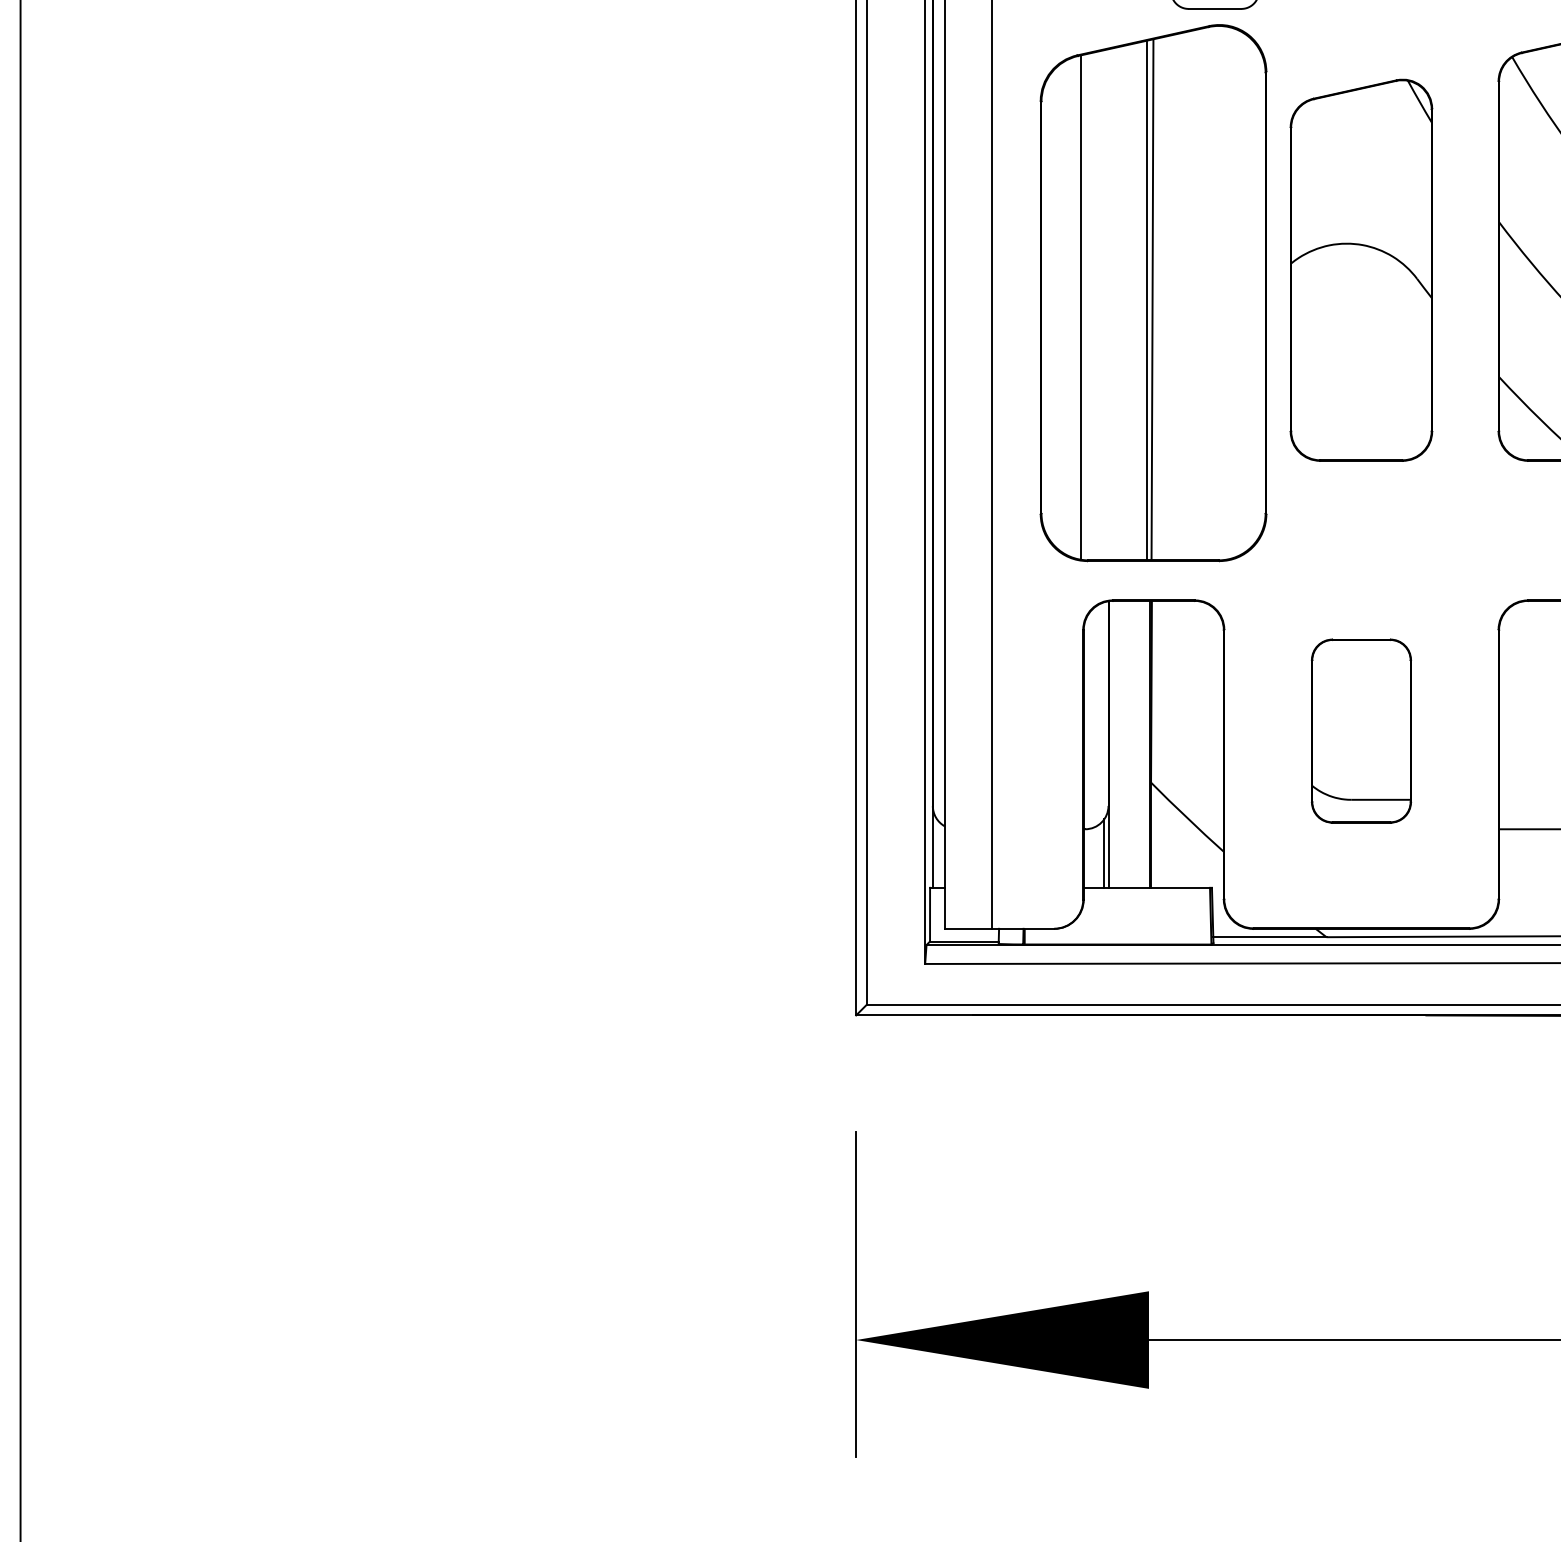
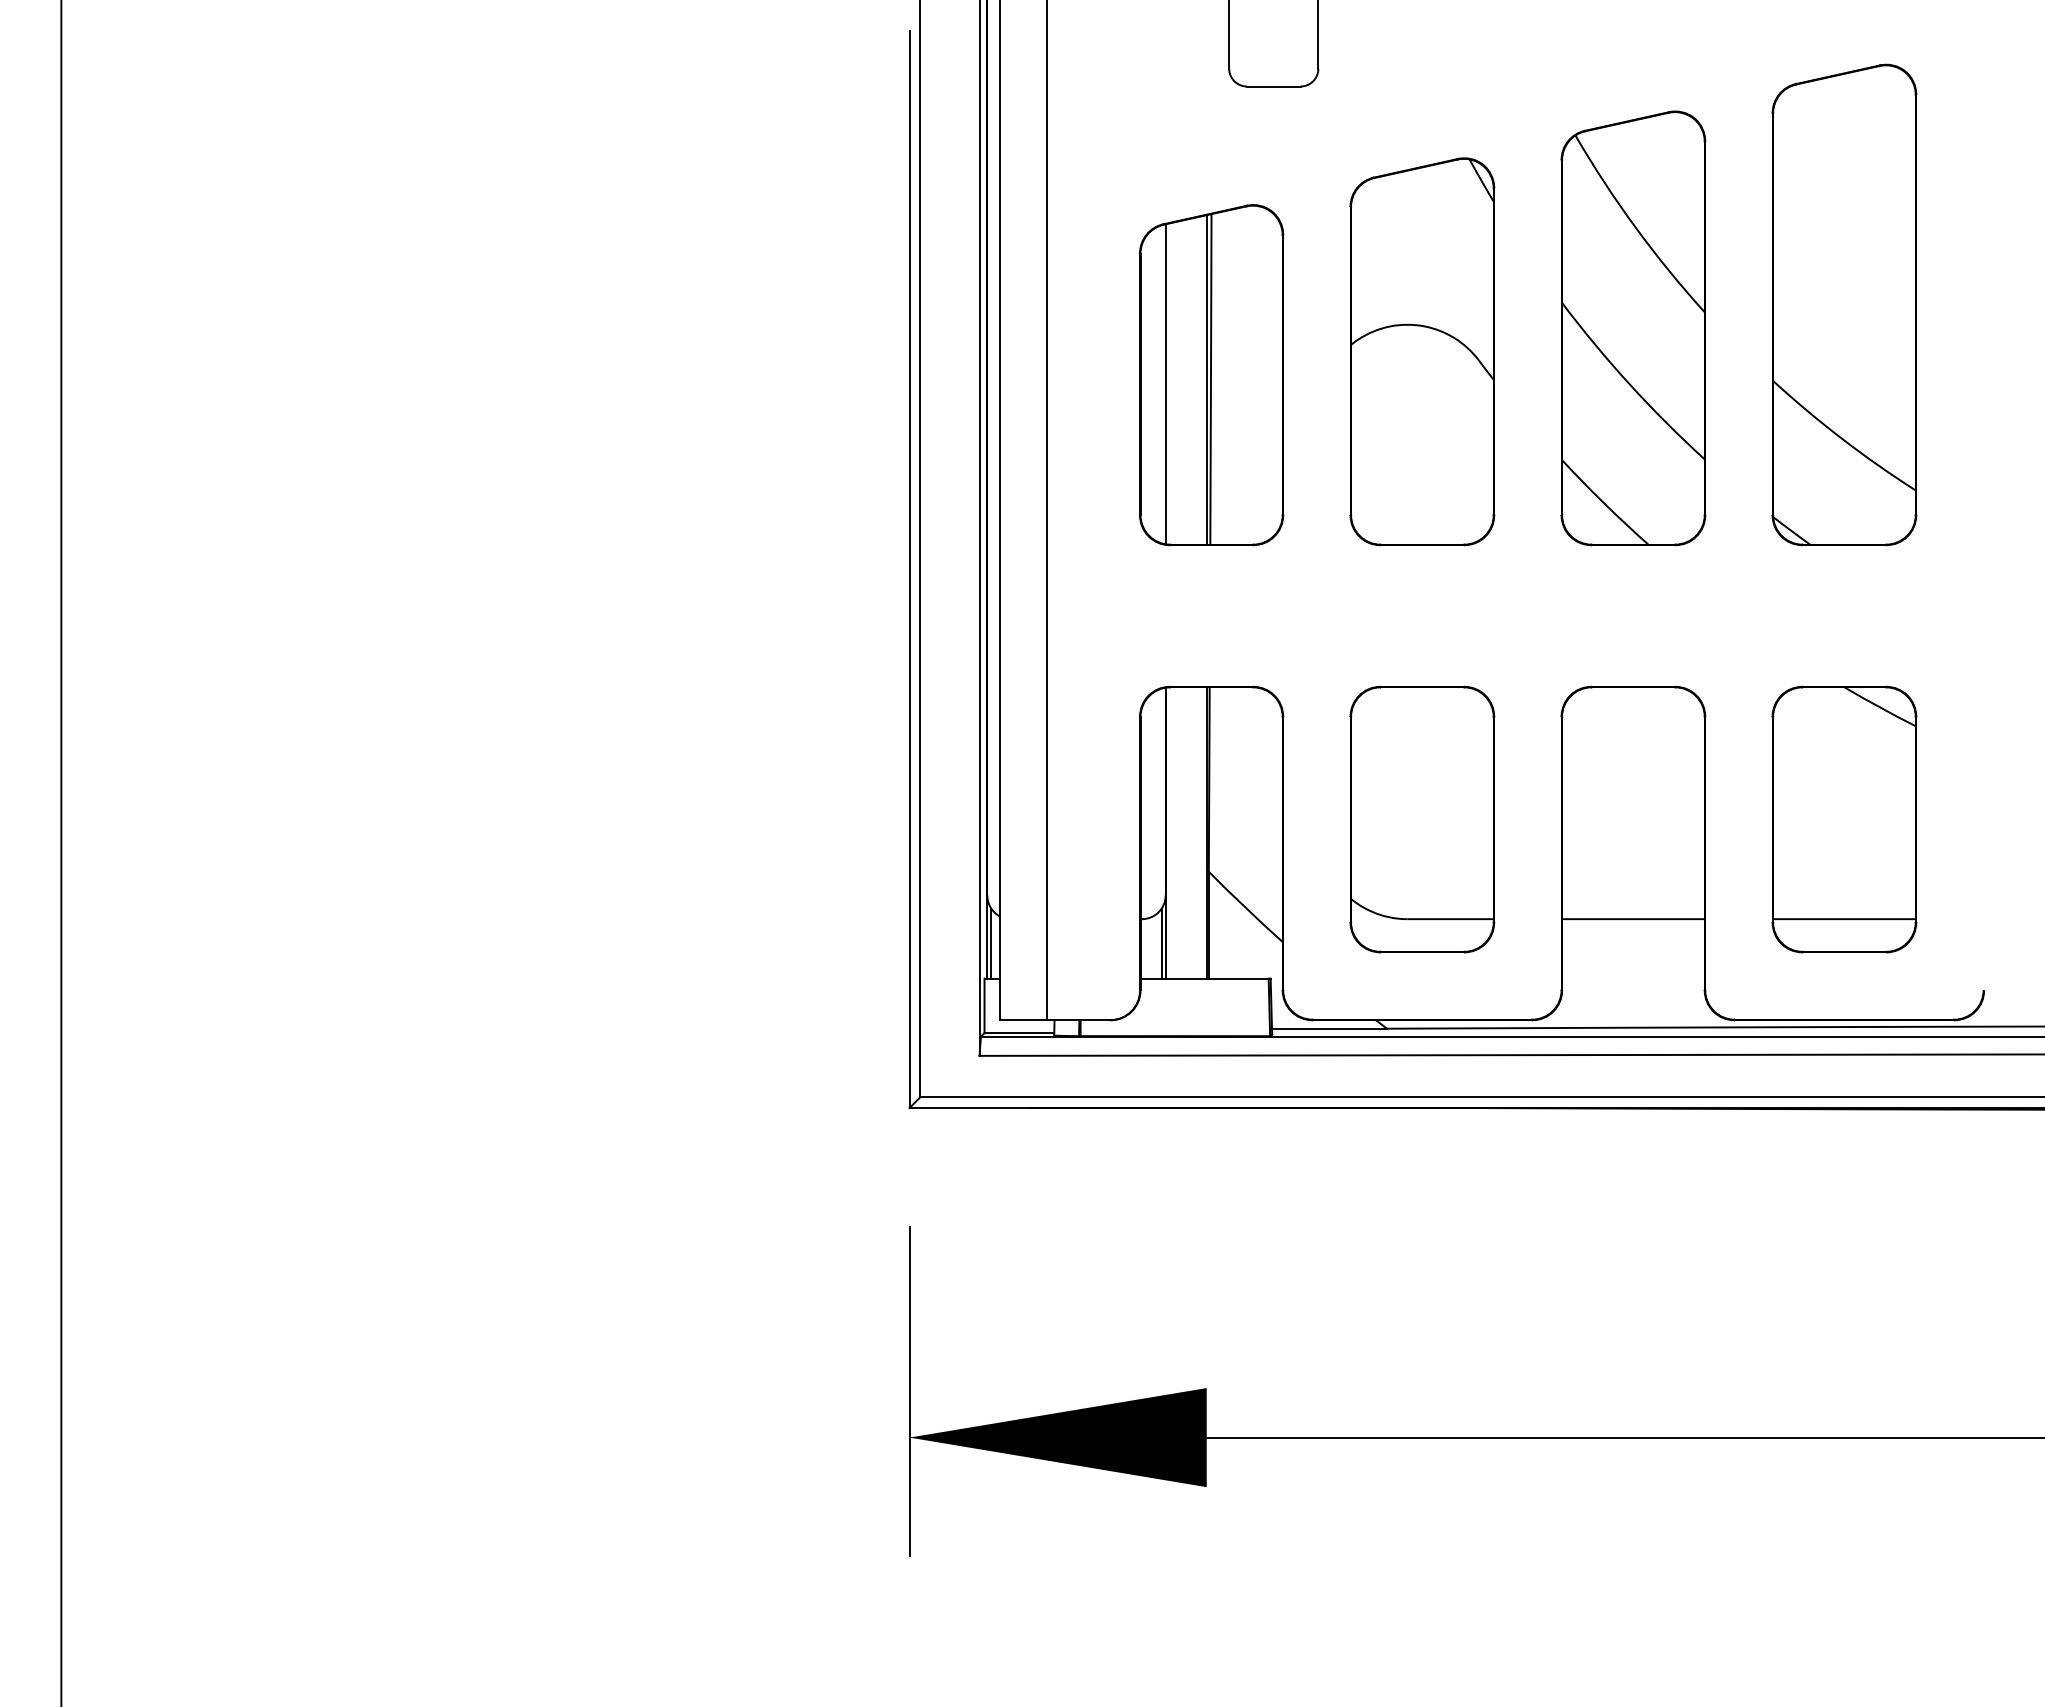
part: (1153, 293) -> (1211, 375), size x0.62
part: (1361, 731) -> (1422, 819), size x1.43
line: (936, 853) -> (991, 943), added

